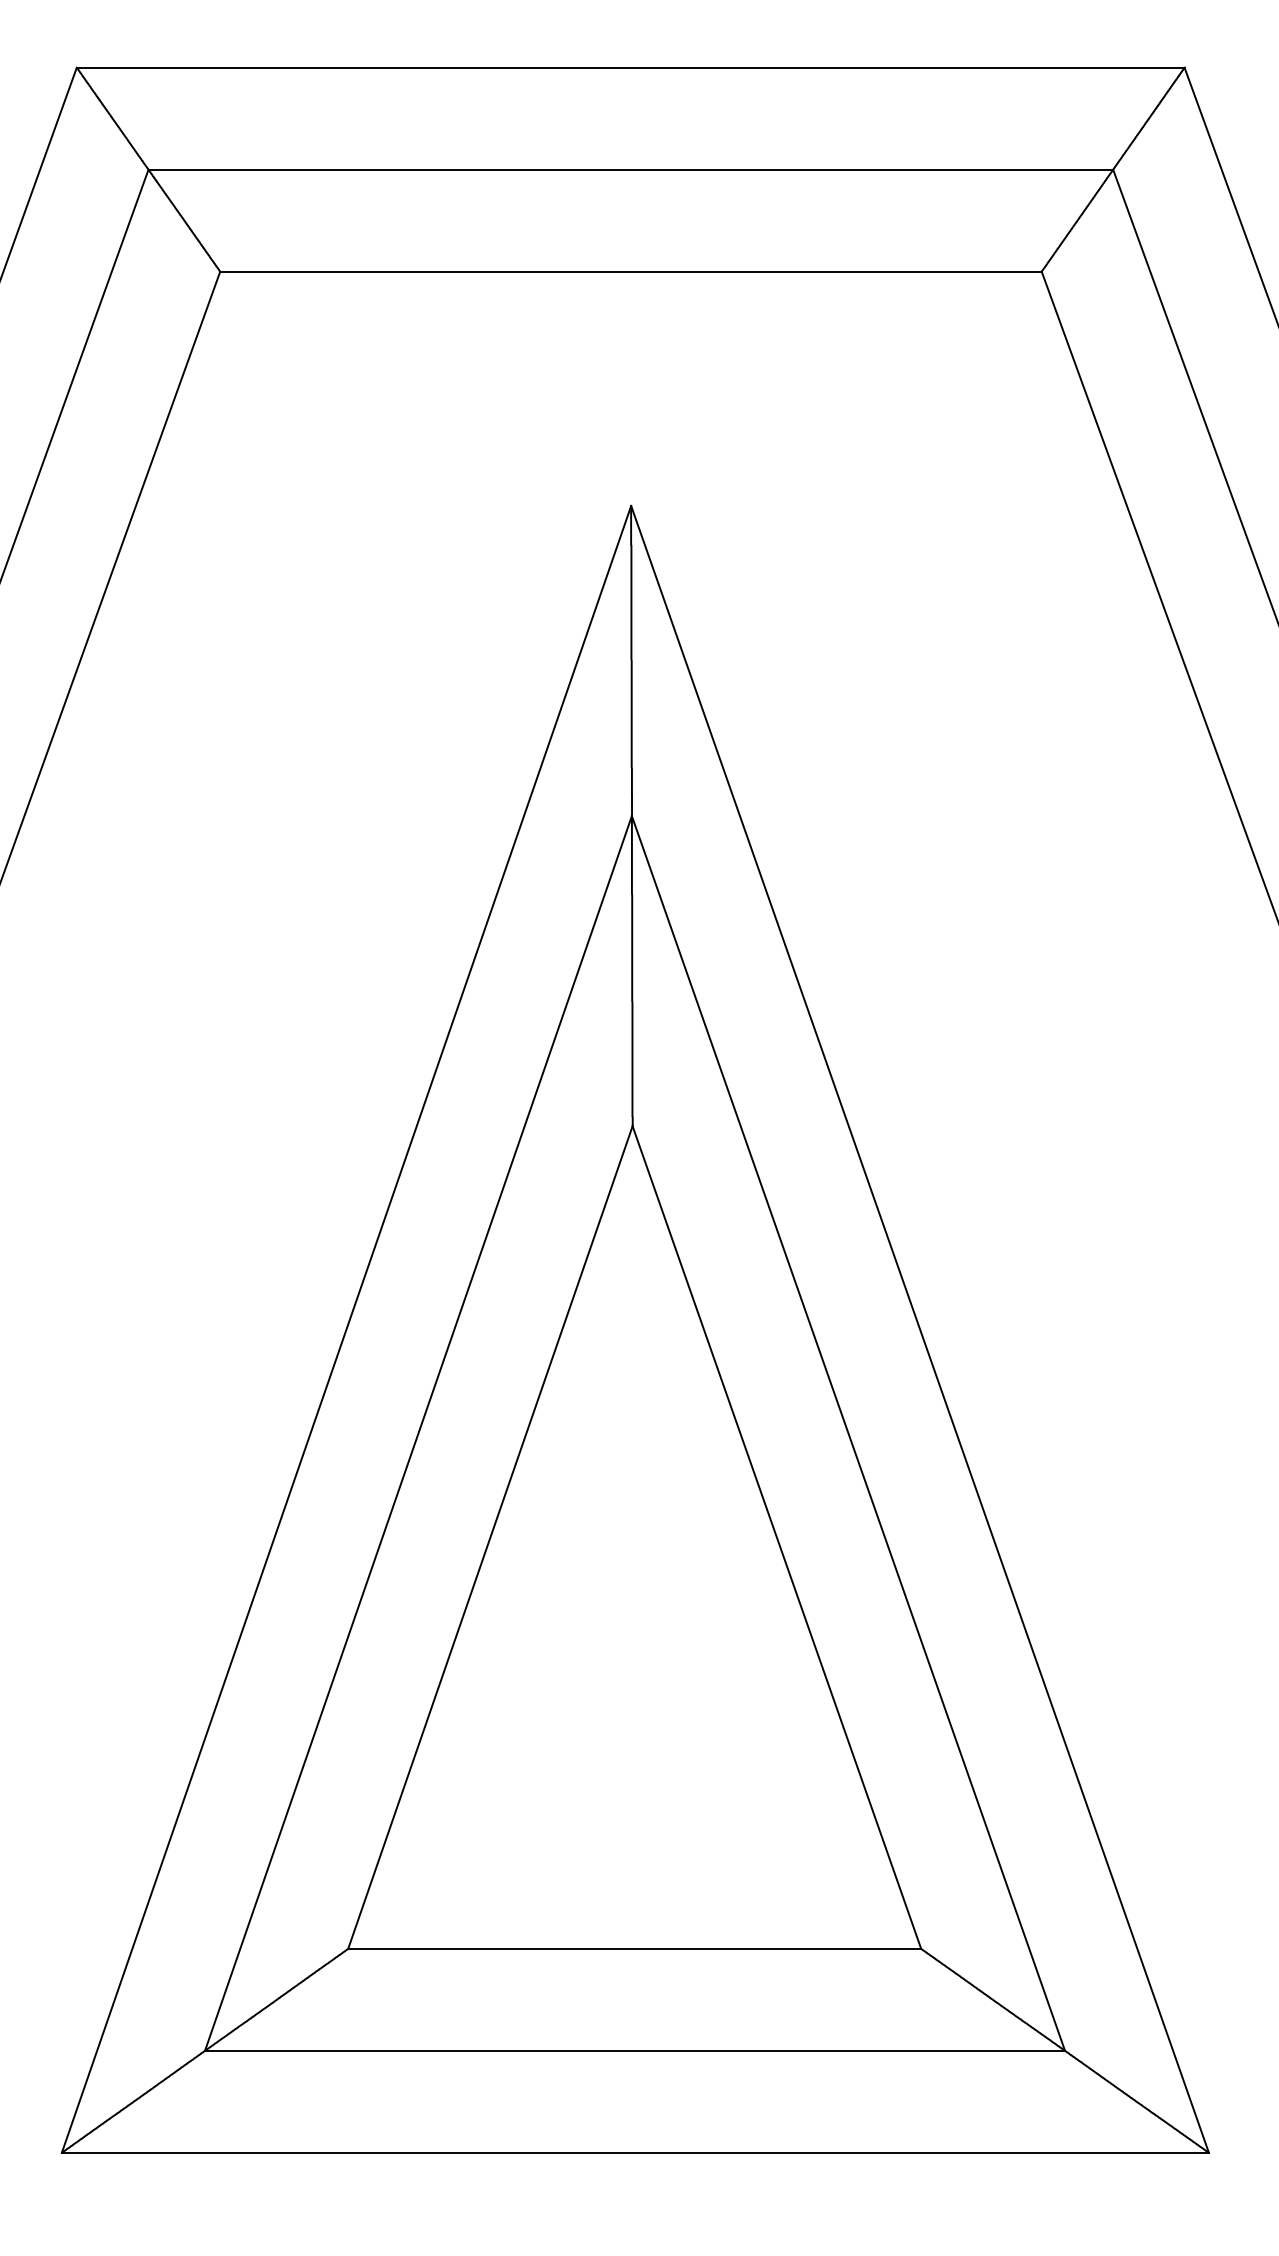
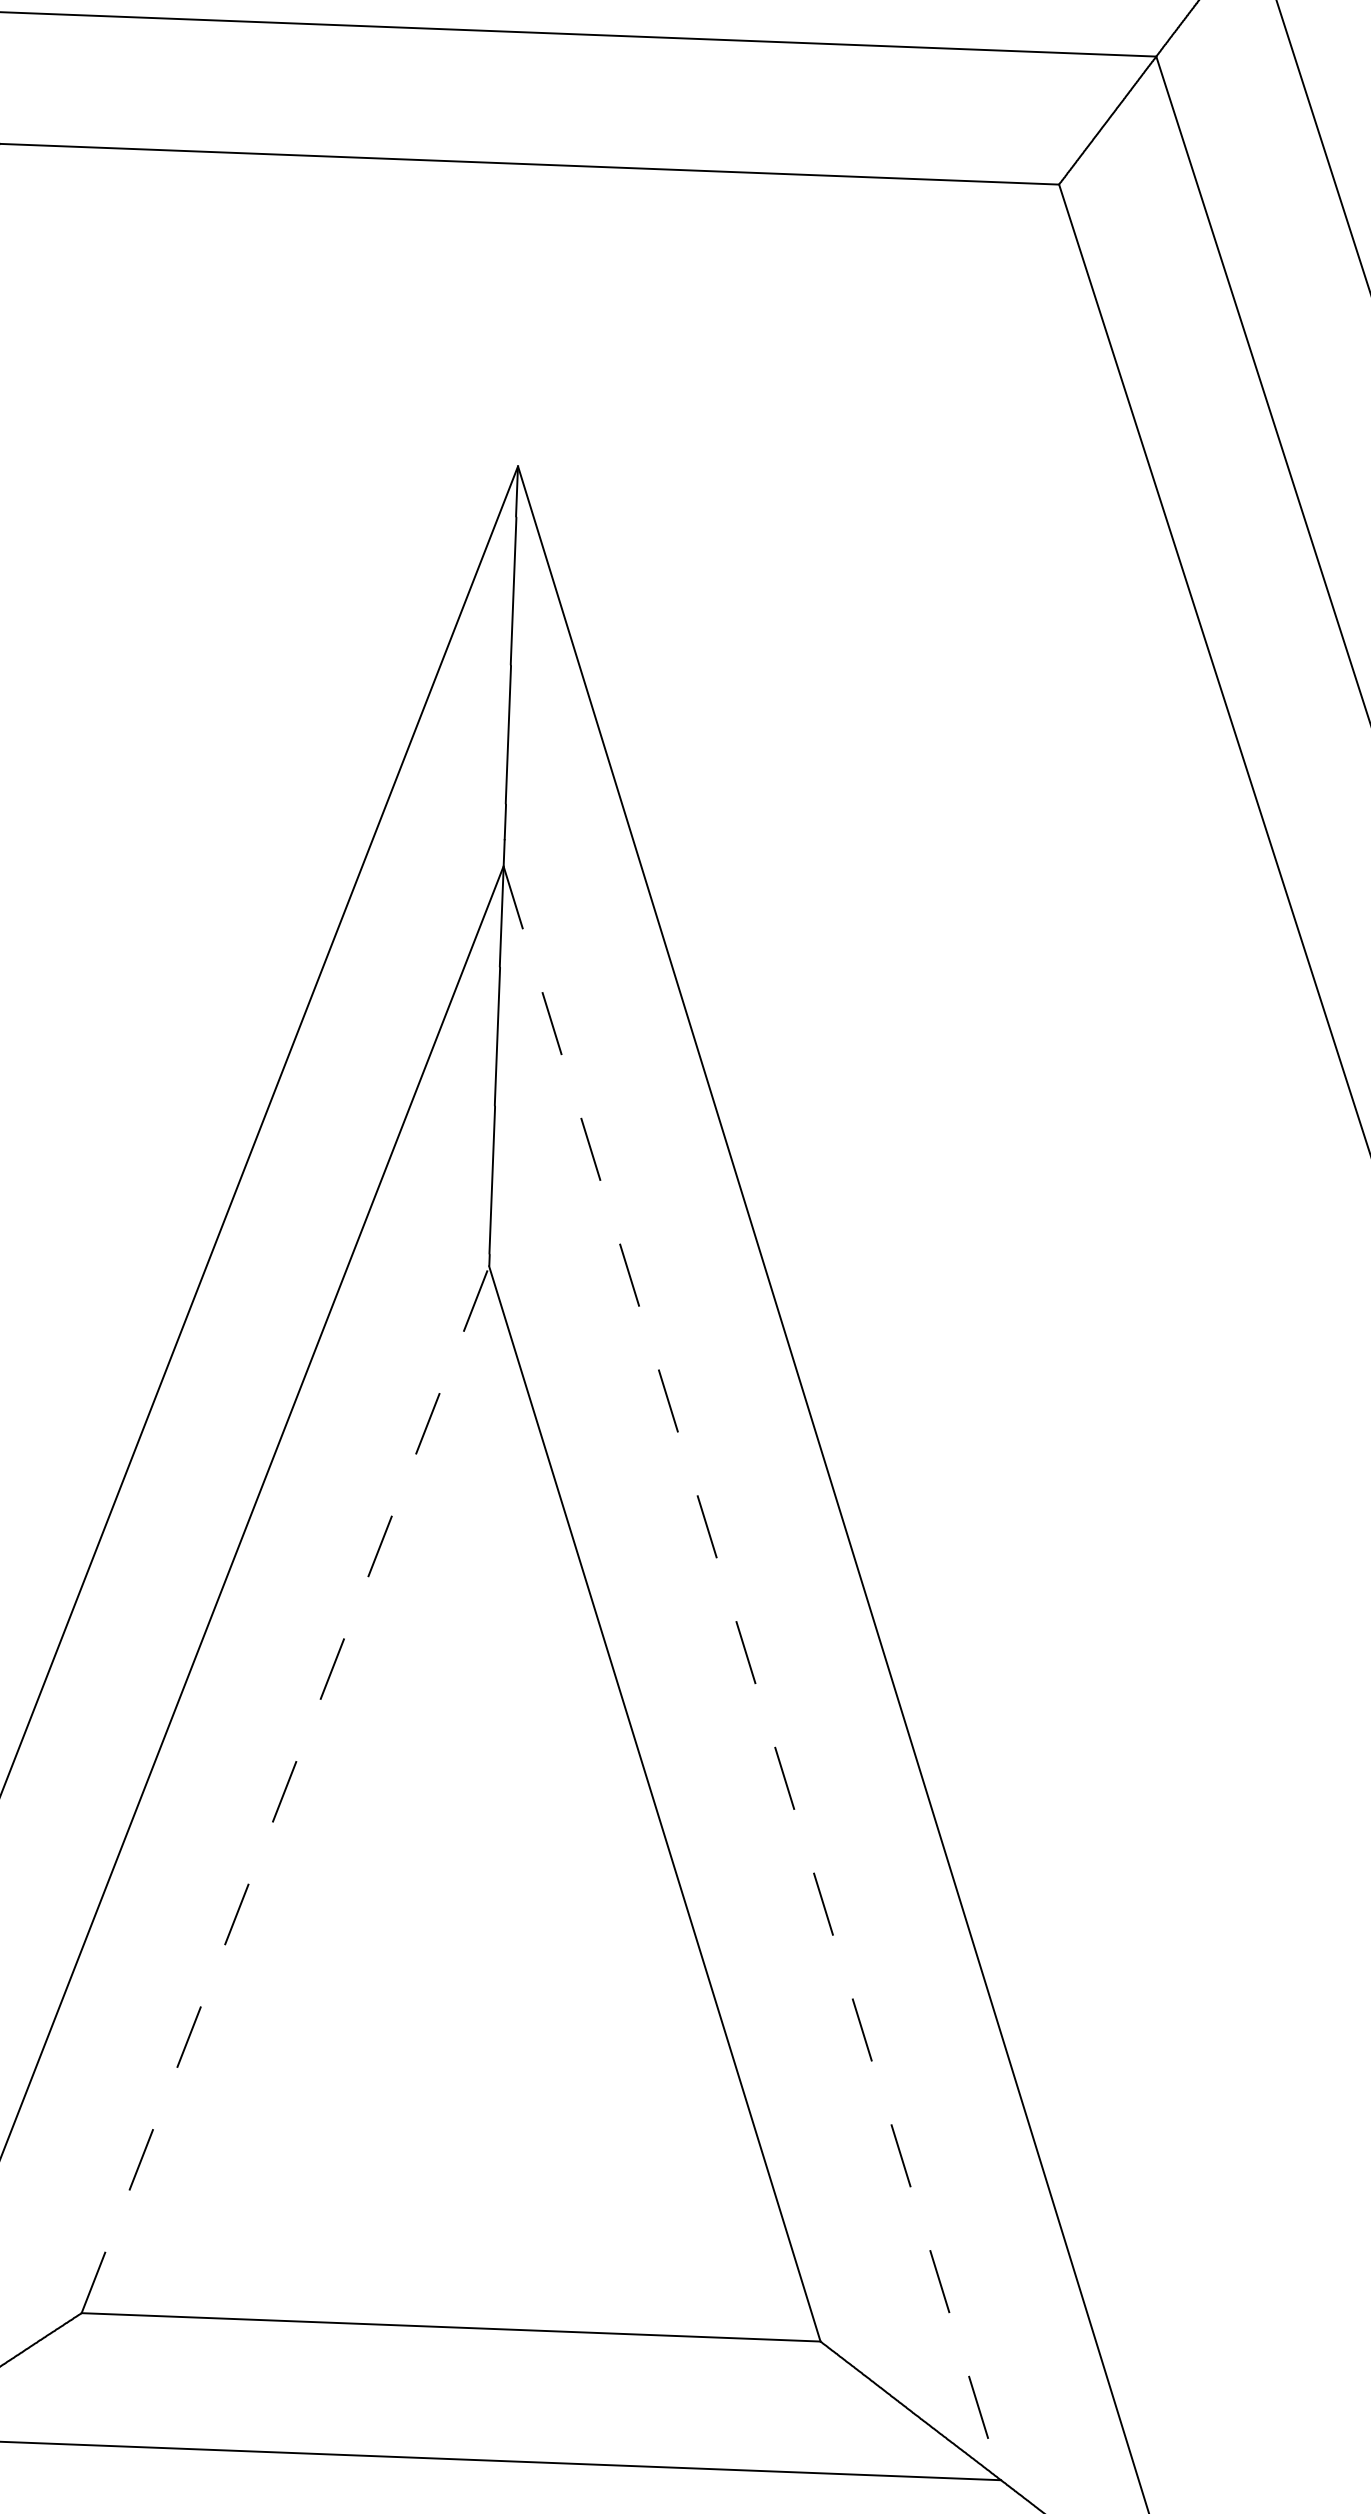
line: (848, 1433) -> (752, 1673), solid -> dashed
line: (490, 1537) -> (285, 1789), solid -> dashed

